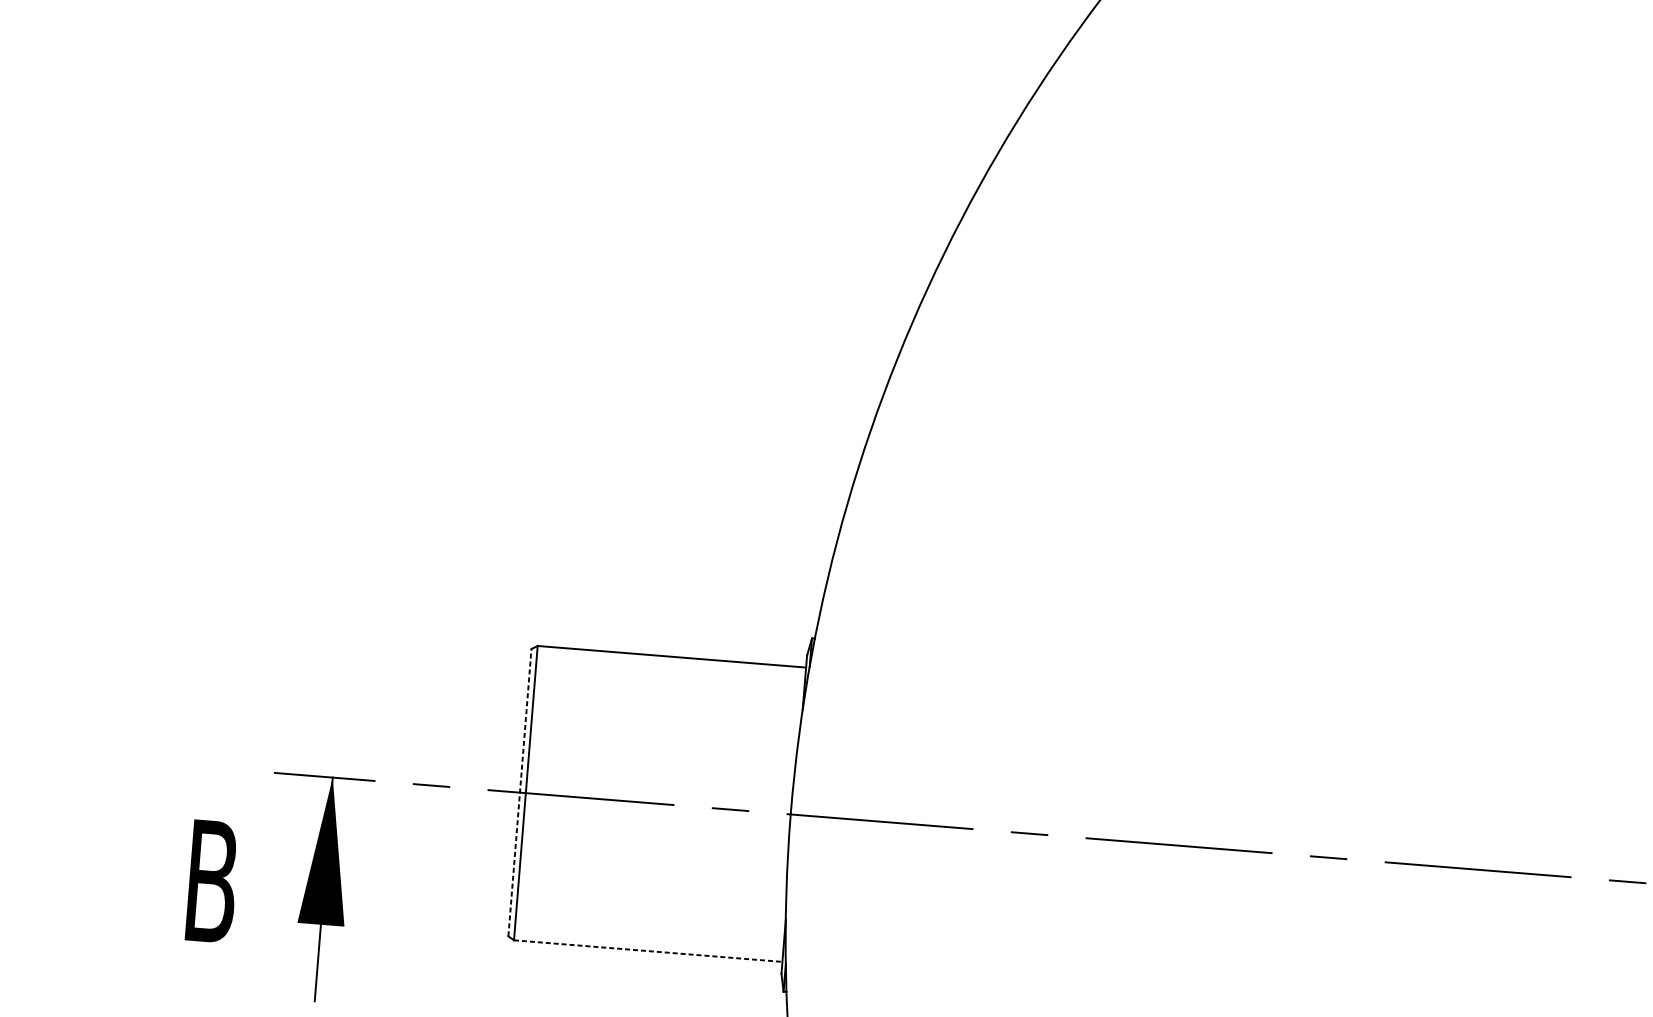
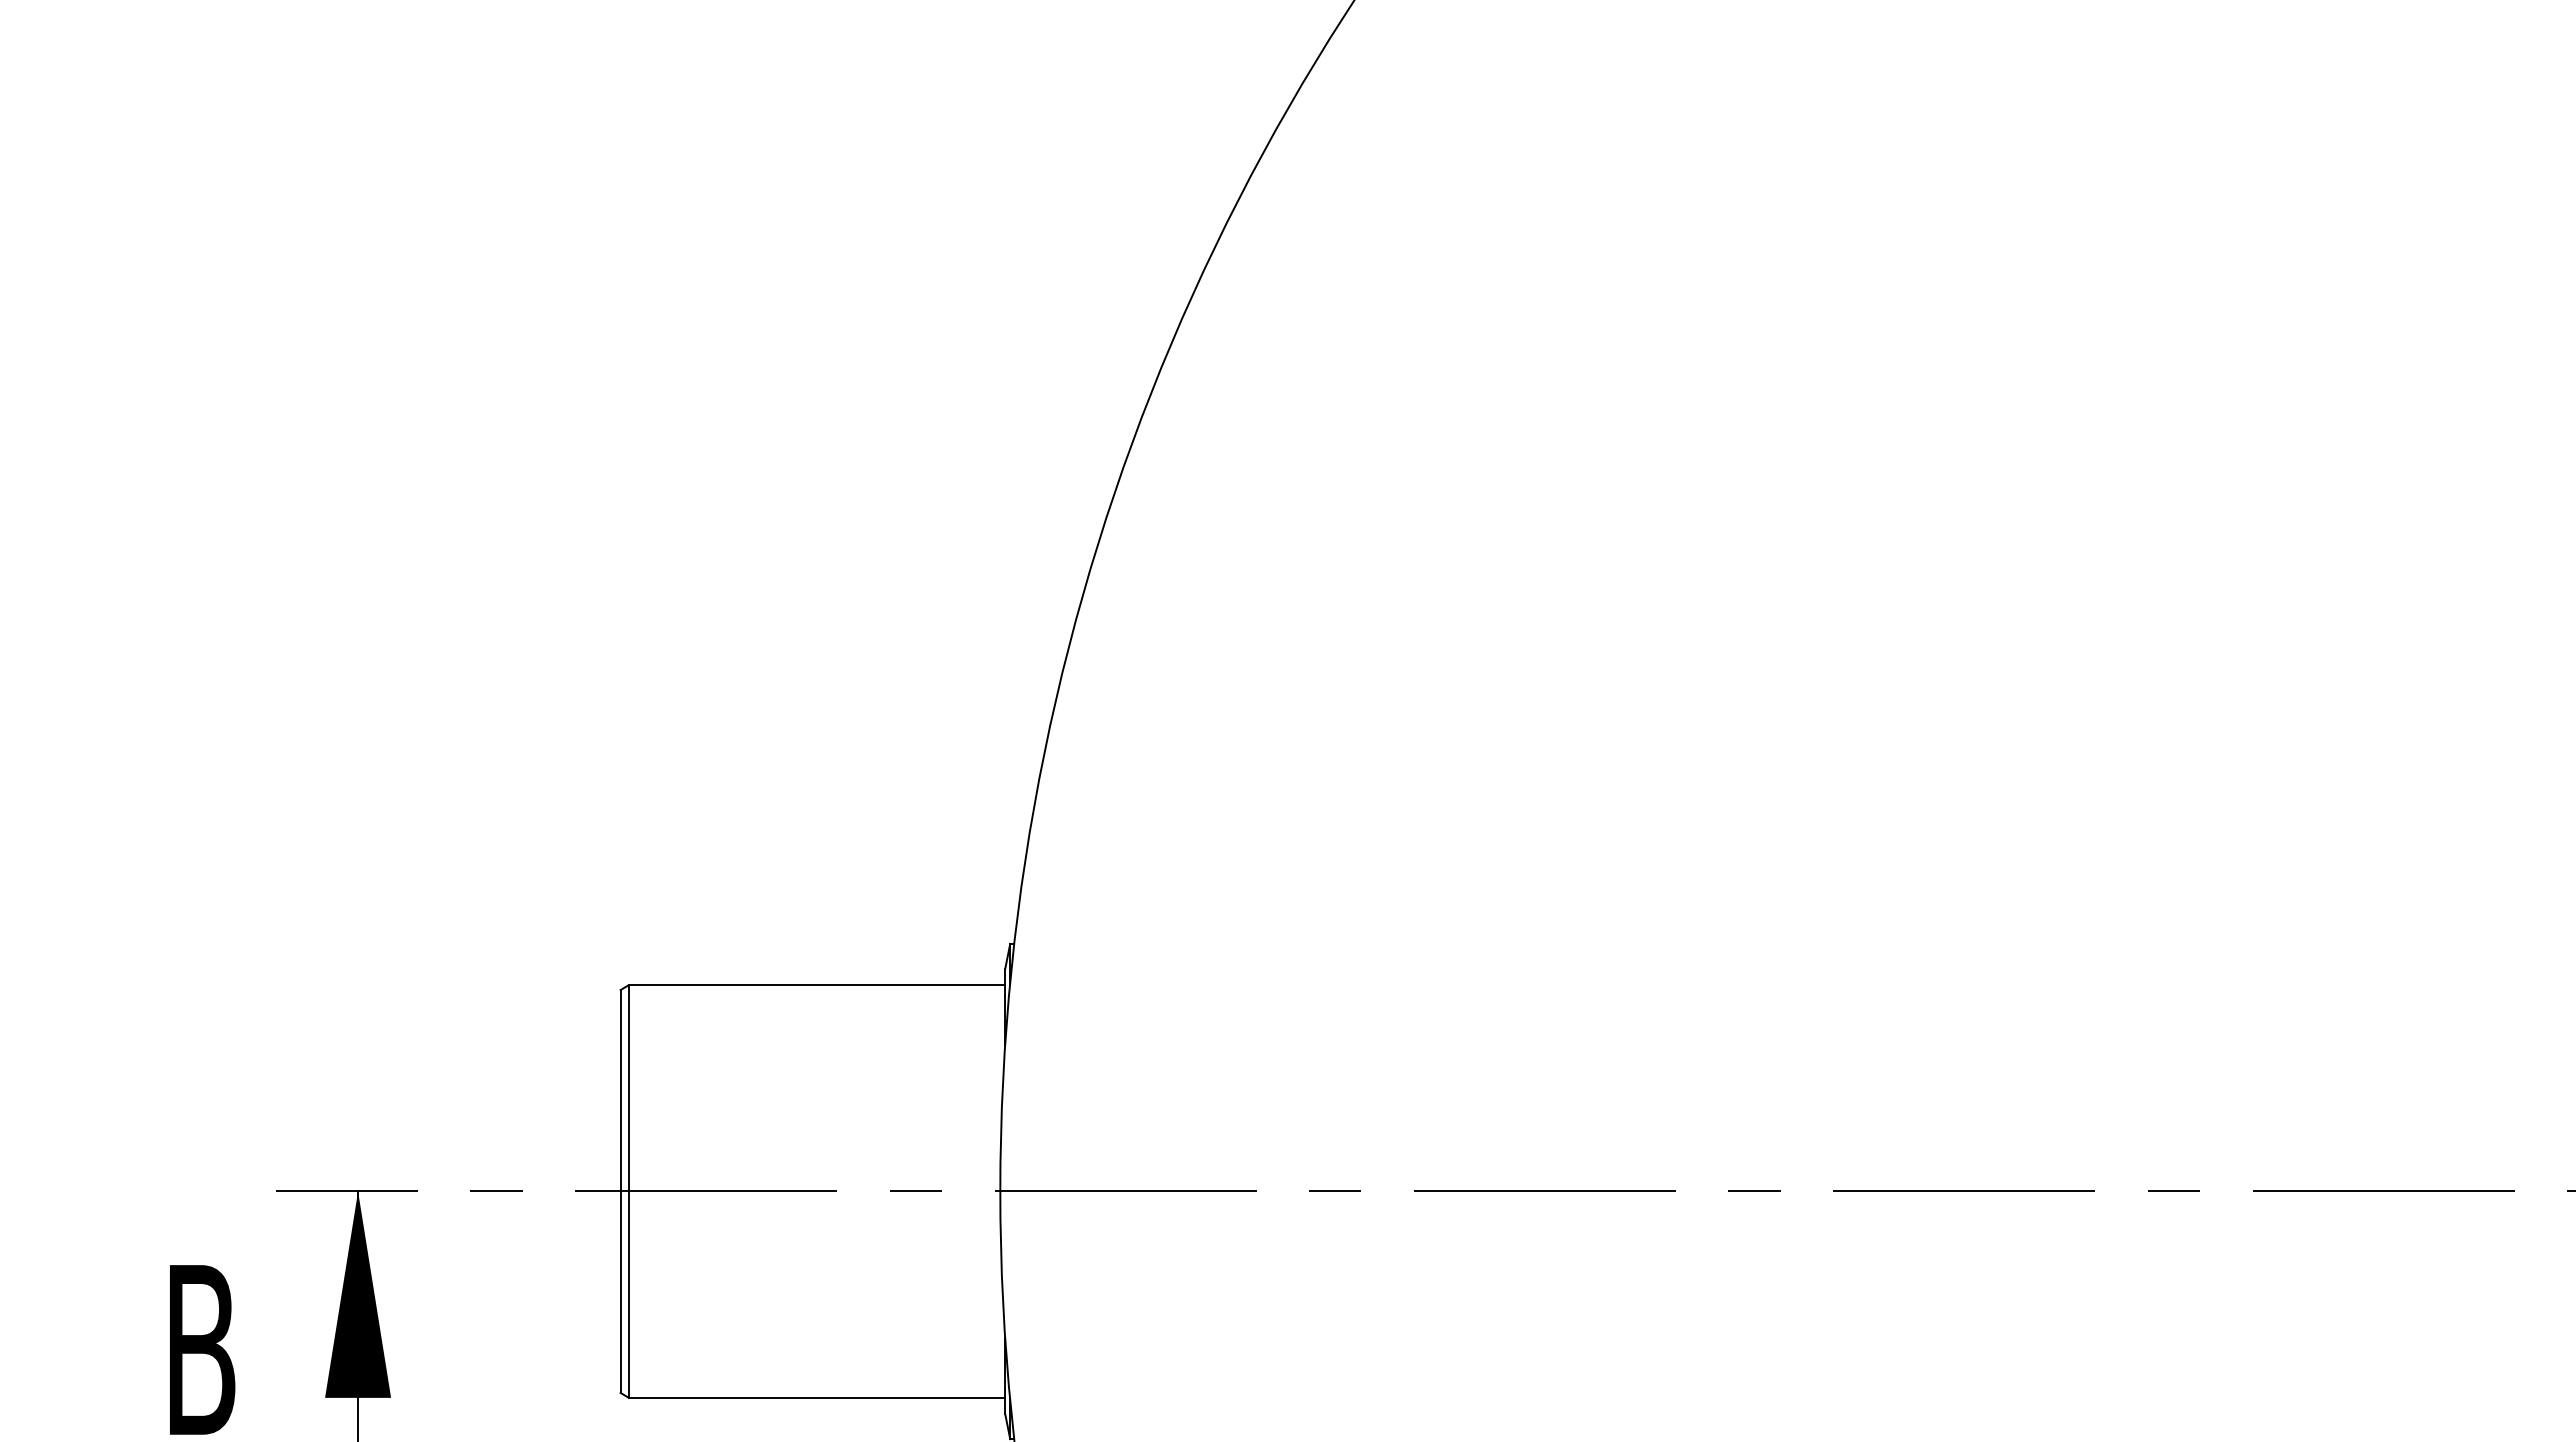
line: (519, 792) -> (620, 1191), dashed -> solid
line: (648, 950) -> (817, 1397), dashed -> solid

